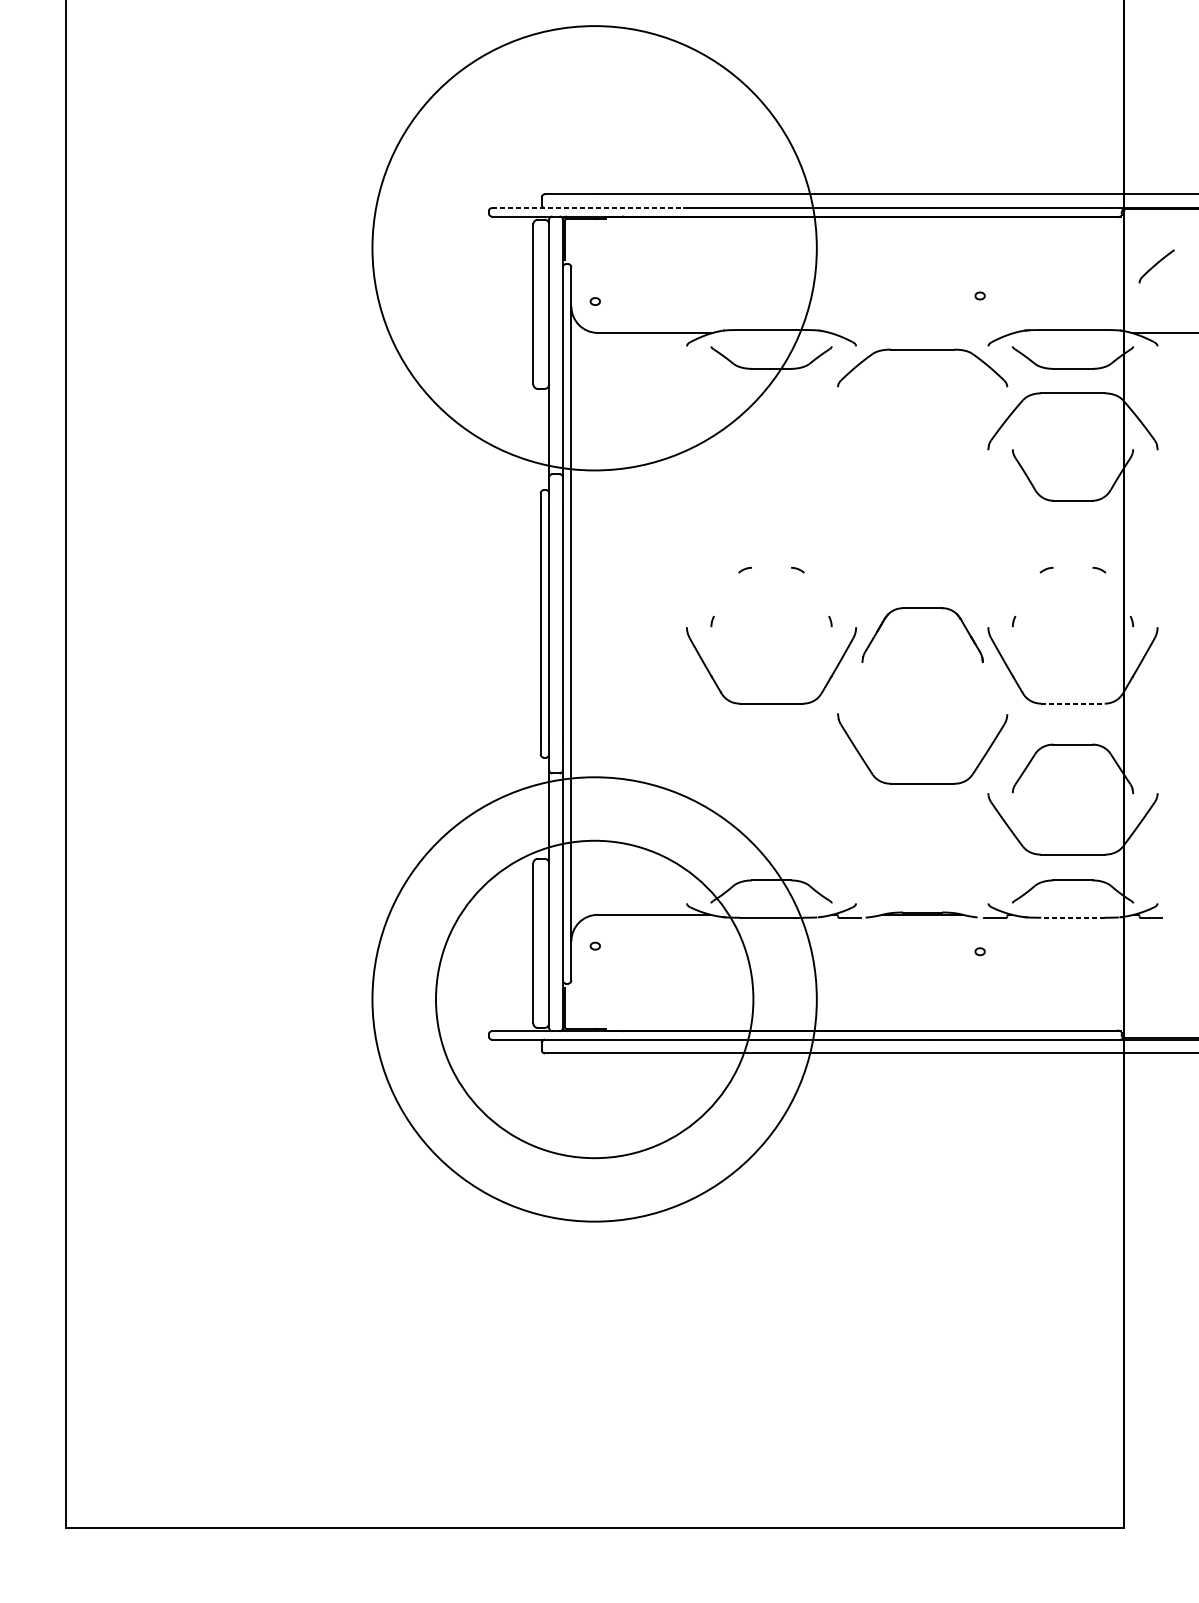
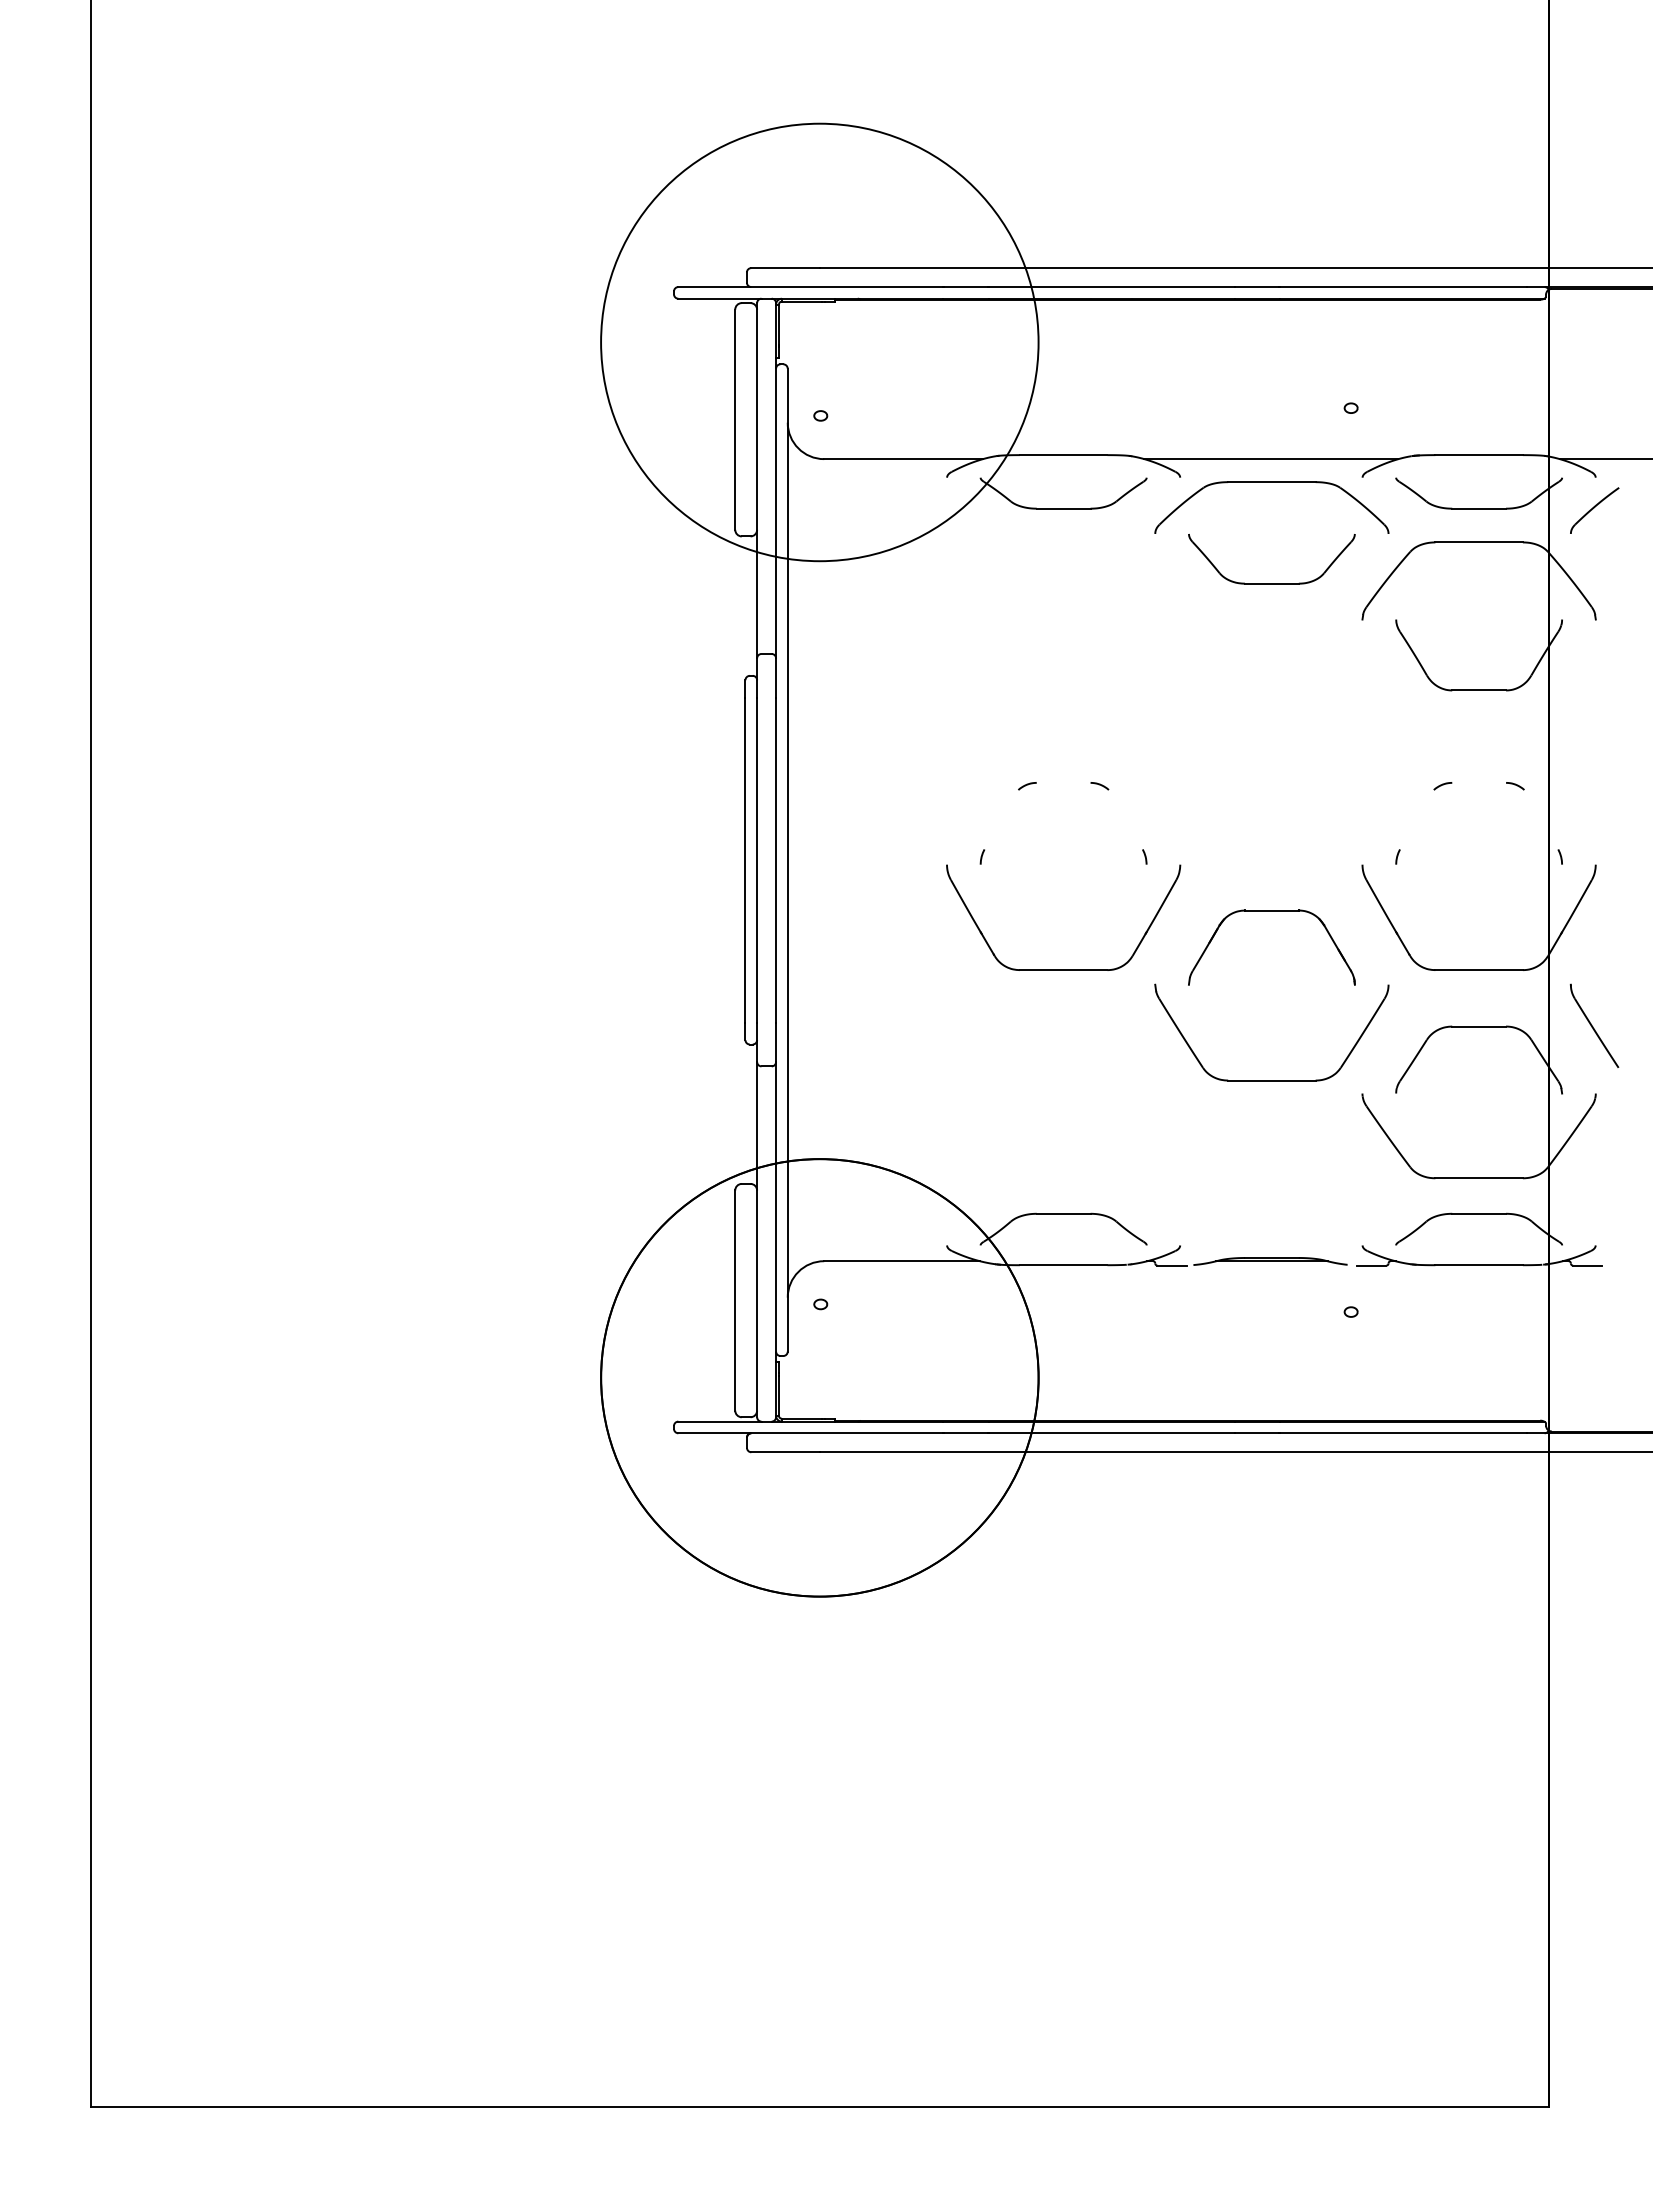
line: (588, 208) -> (811, 287), dashed -> solid
circle: (594, 248) -> (819, 342), size x0.71
part: (1156, 266) -> (1594, 510), moved
line: (922, 333) -> (1271, 459), added
part: (922, 423) -> (1271, 583), added
part: (922, 608) -> (1271, 911), moved
line: (1073, 703) -> (1479, 970), dashed -> solid
part: (1156, 743) -> (1594, 1025), added
line: (1073, 917) -> (1479, 1265), dashed -> solid
circle: (594, 999) -> (819, 1377), size x0.71

